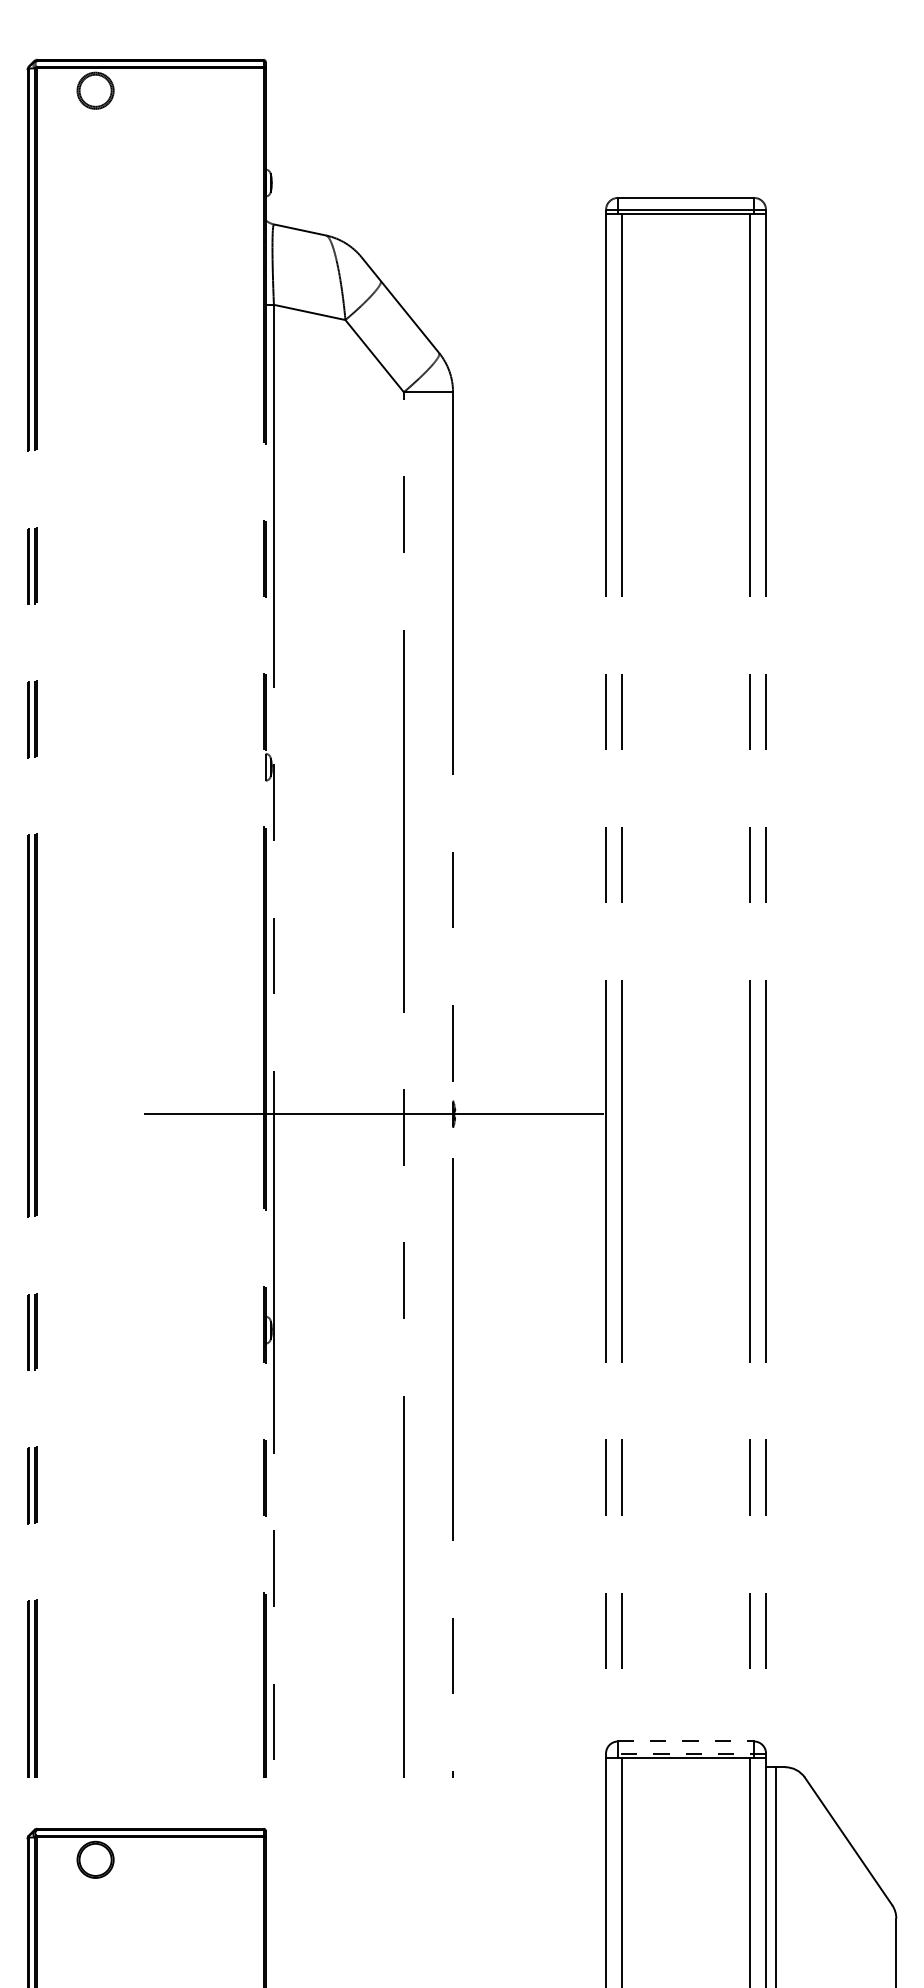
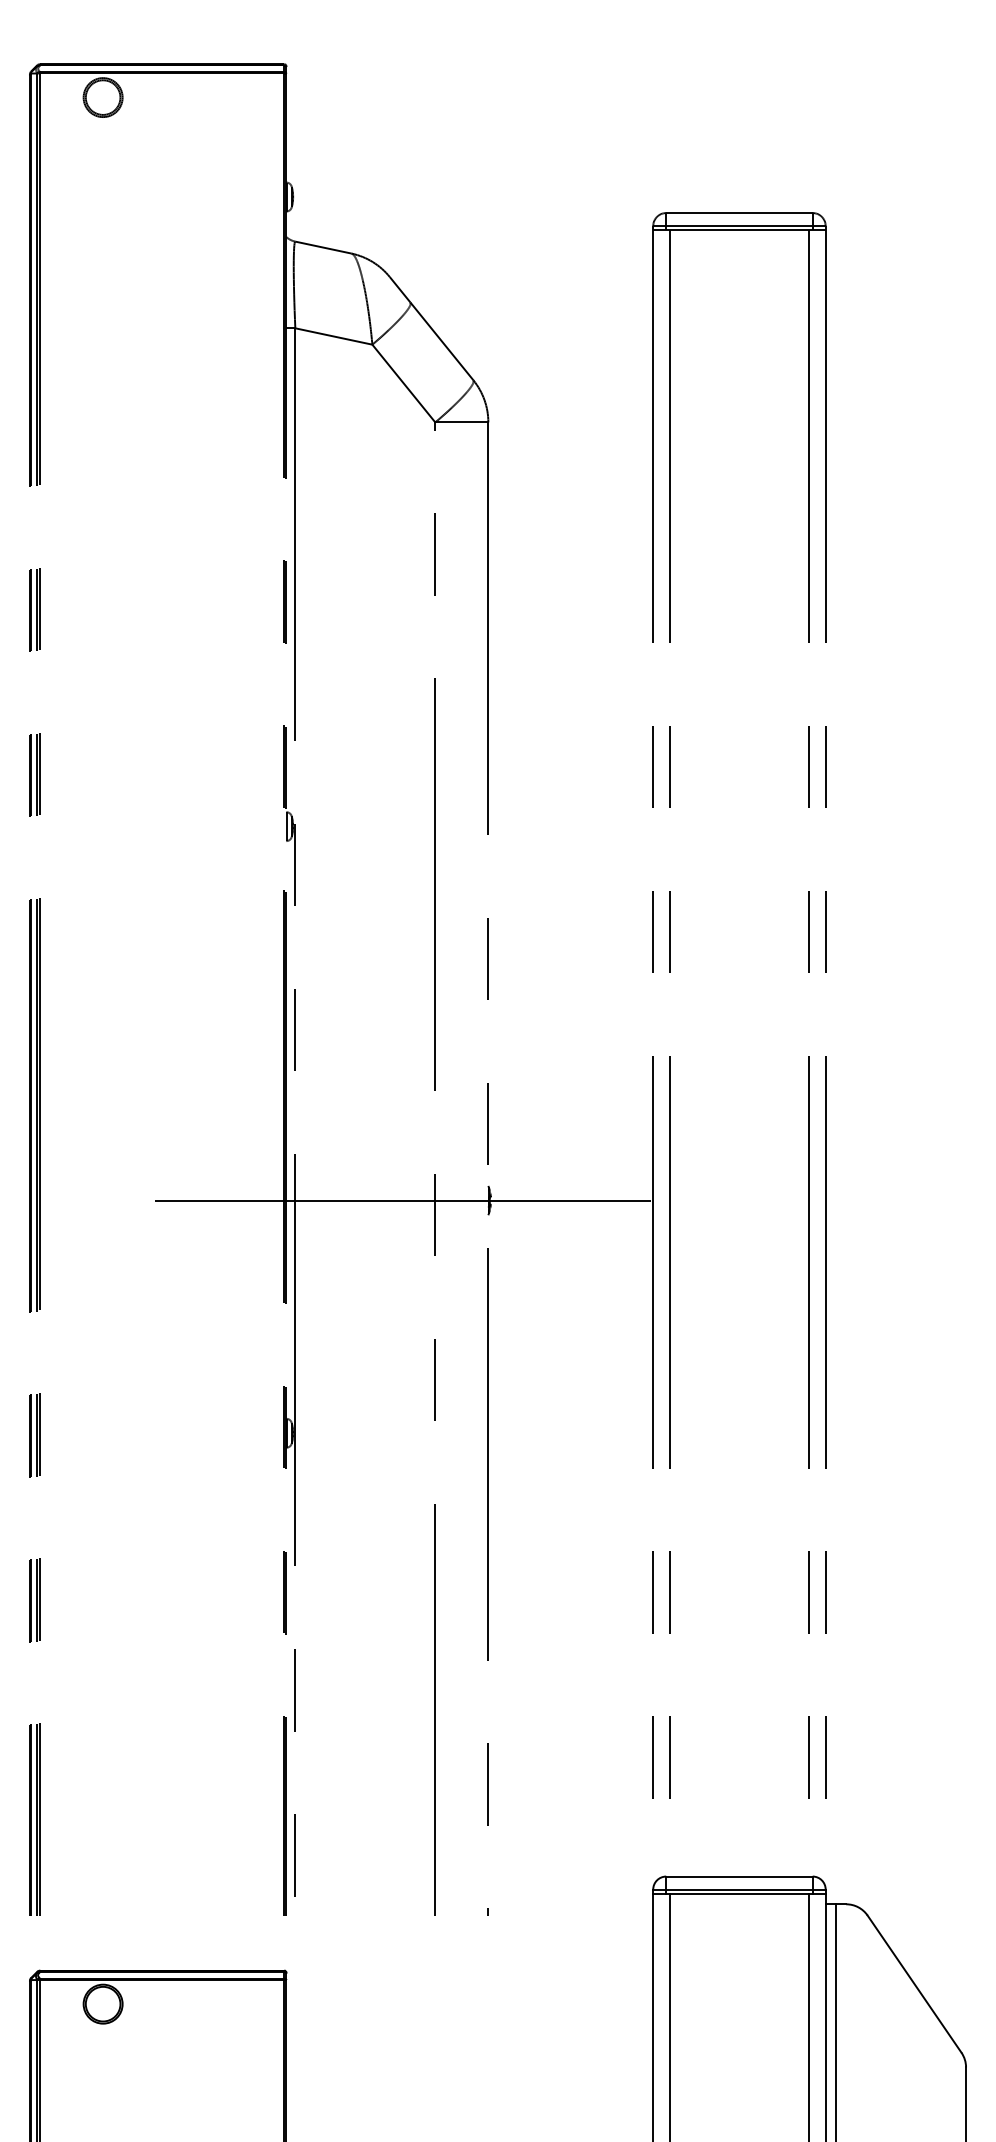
line: (686, 1741) -> (739, 1876), dashed -> solid
line: (685, 1753) -> (738, 1889), dashed -> solid

